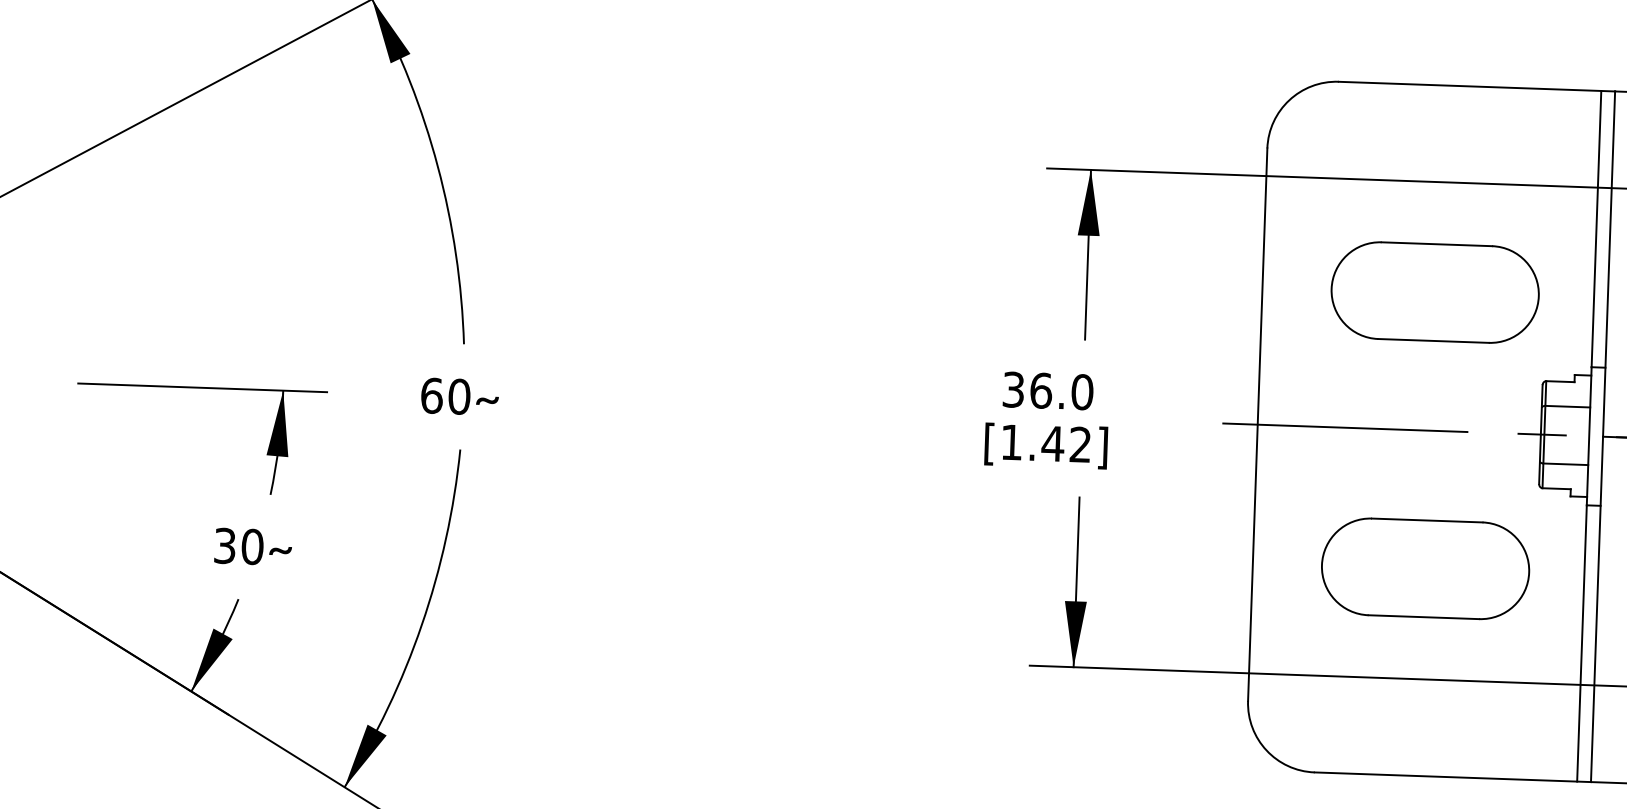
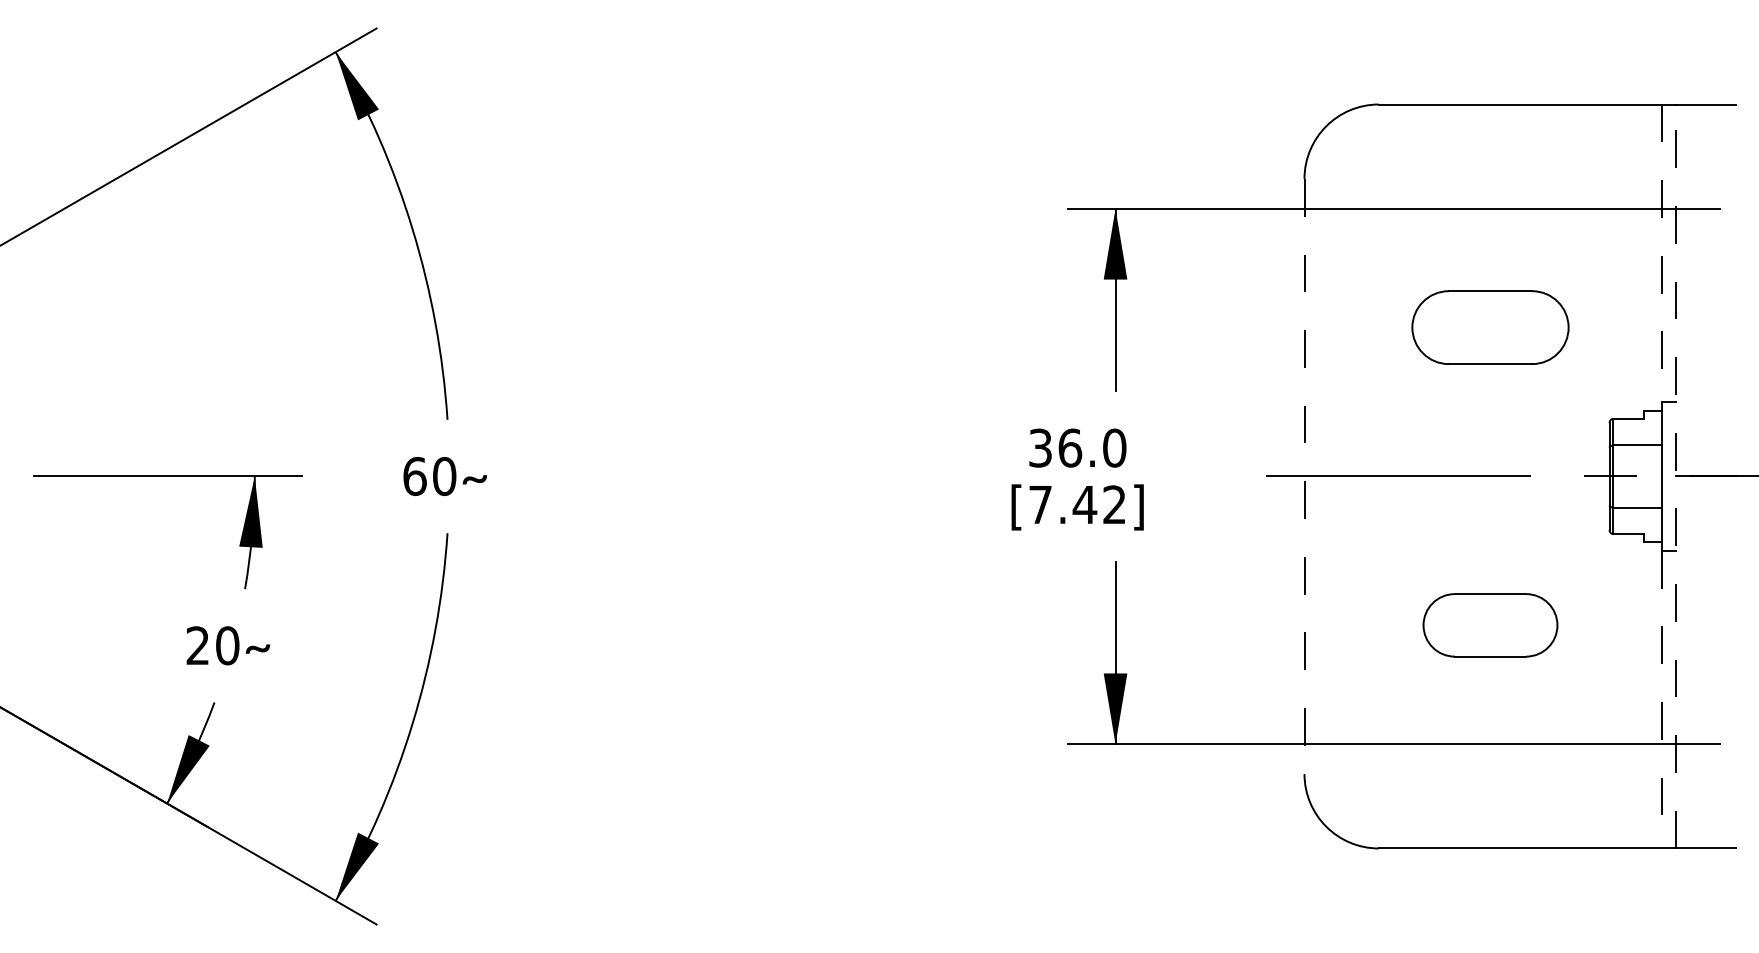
line: (1596, 229) -> (1661, 253), solid -> dashed
part: (1435, 292) -> (1490, 327), size x0.7
line: (1257, 424) -> (1304, 476), solid -> dashed
line: (1603, 436) -> (1676, 476), solid -> dashed
text: (1011, 442) -> (1040, 504), [1.42] -> [7.42]
text: (224, 545) -> (197, 645), 30 -> 20
part: (1425, 569) -> (1490, 625), size x0.6
line: (1581, 643) -> (1661, 699), solid -> dashed

